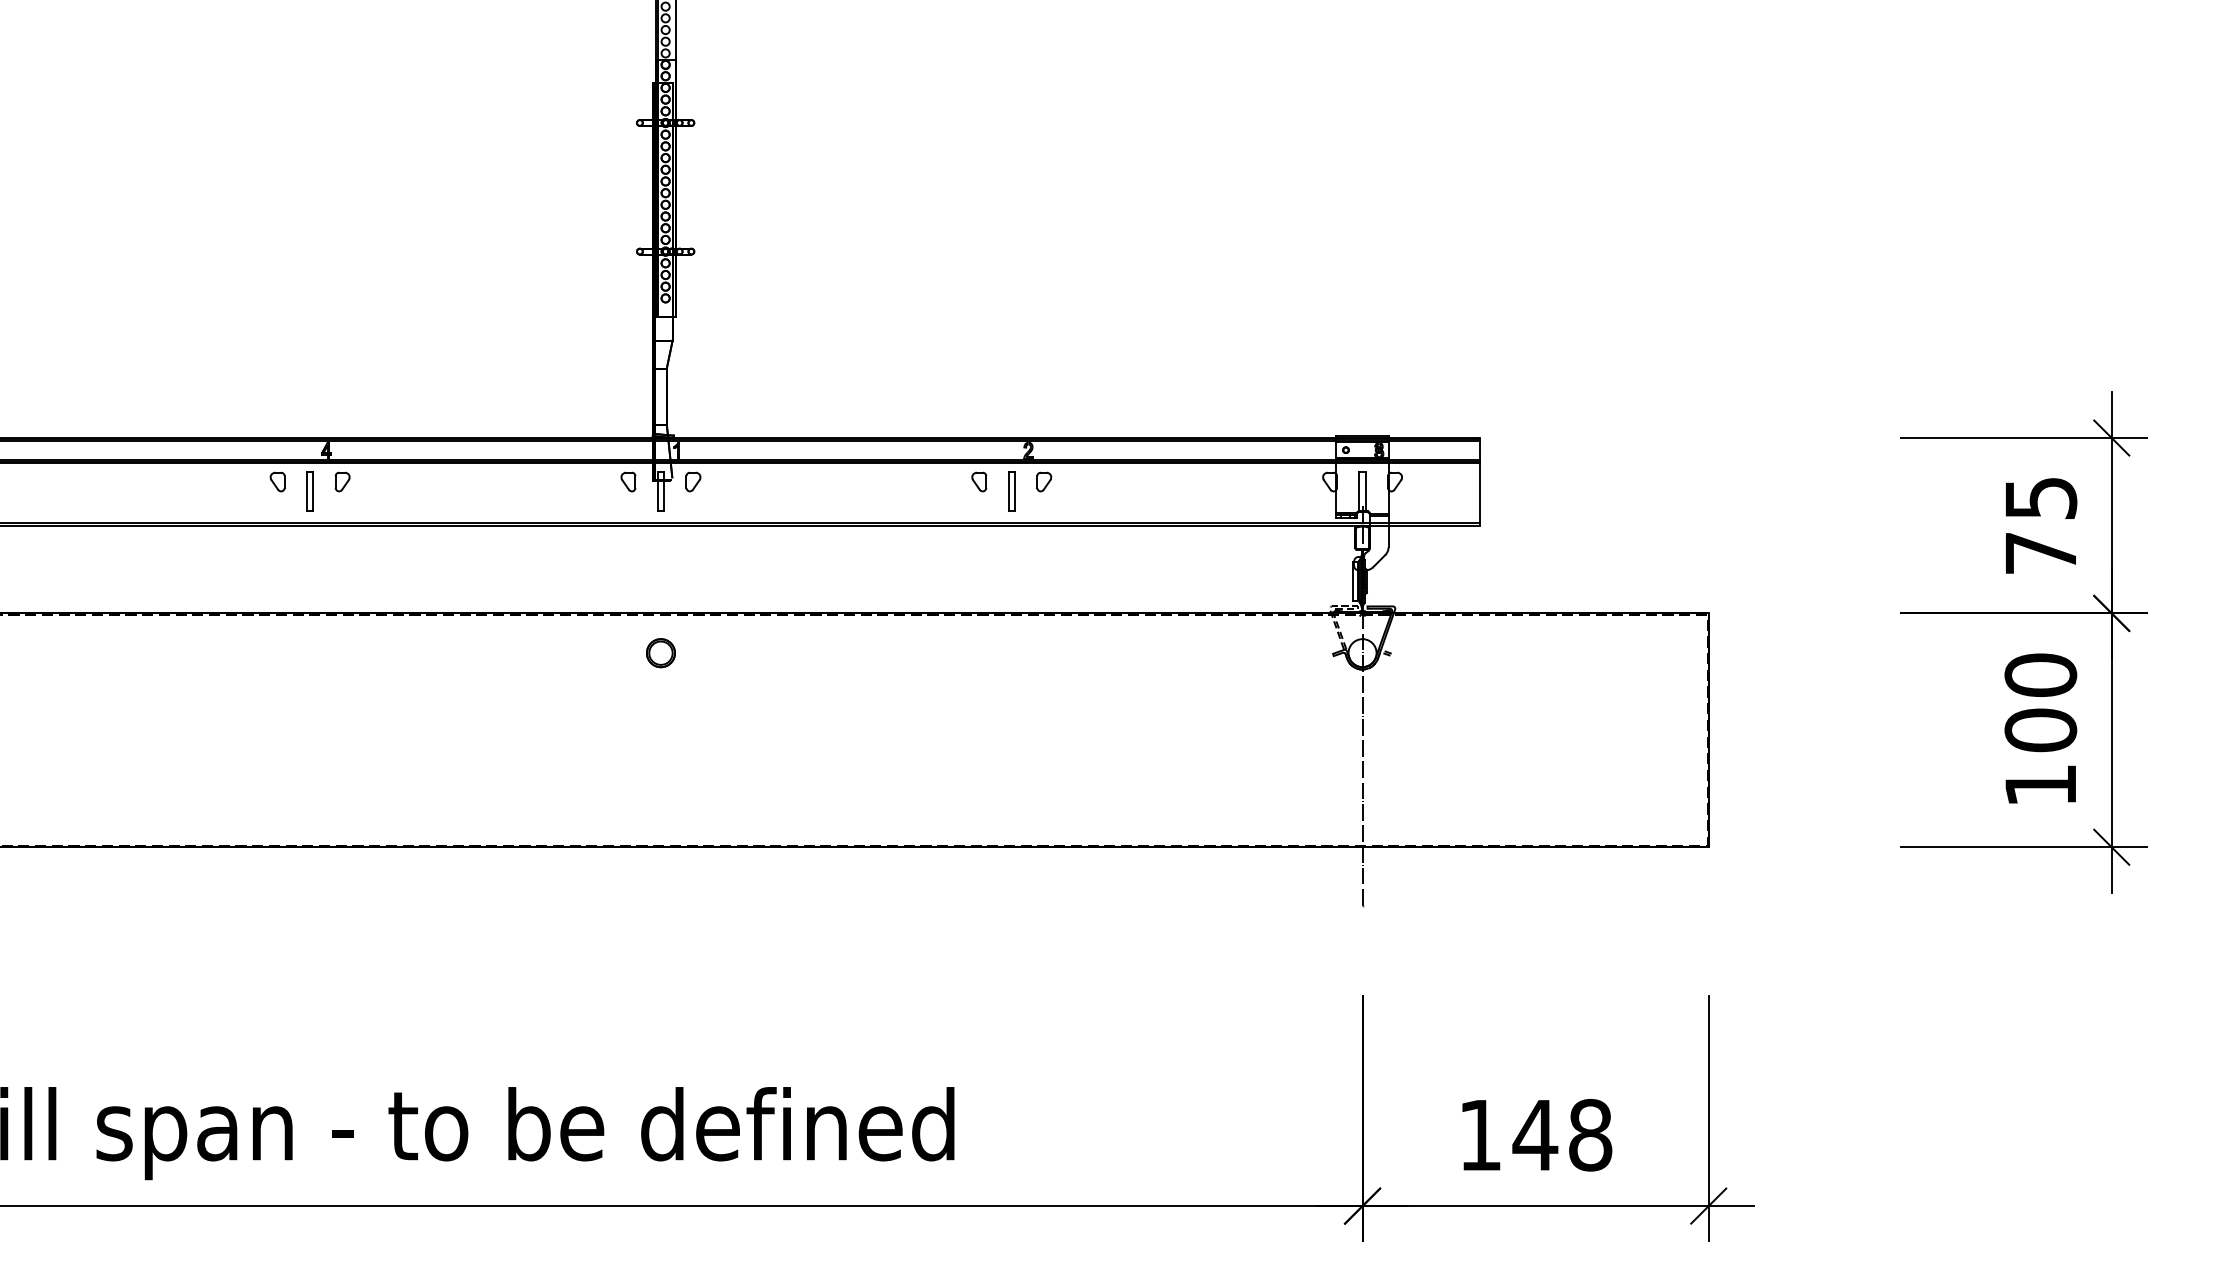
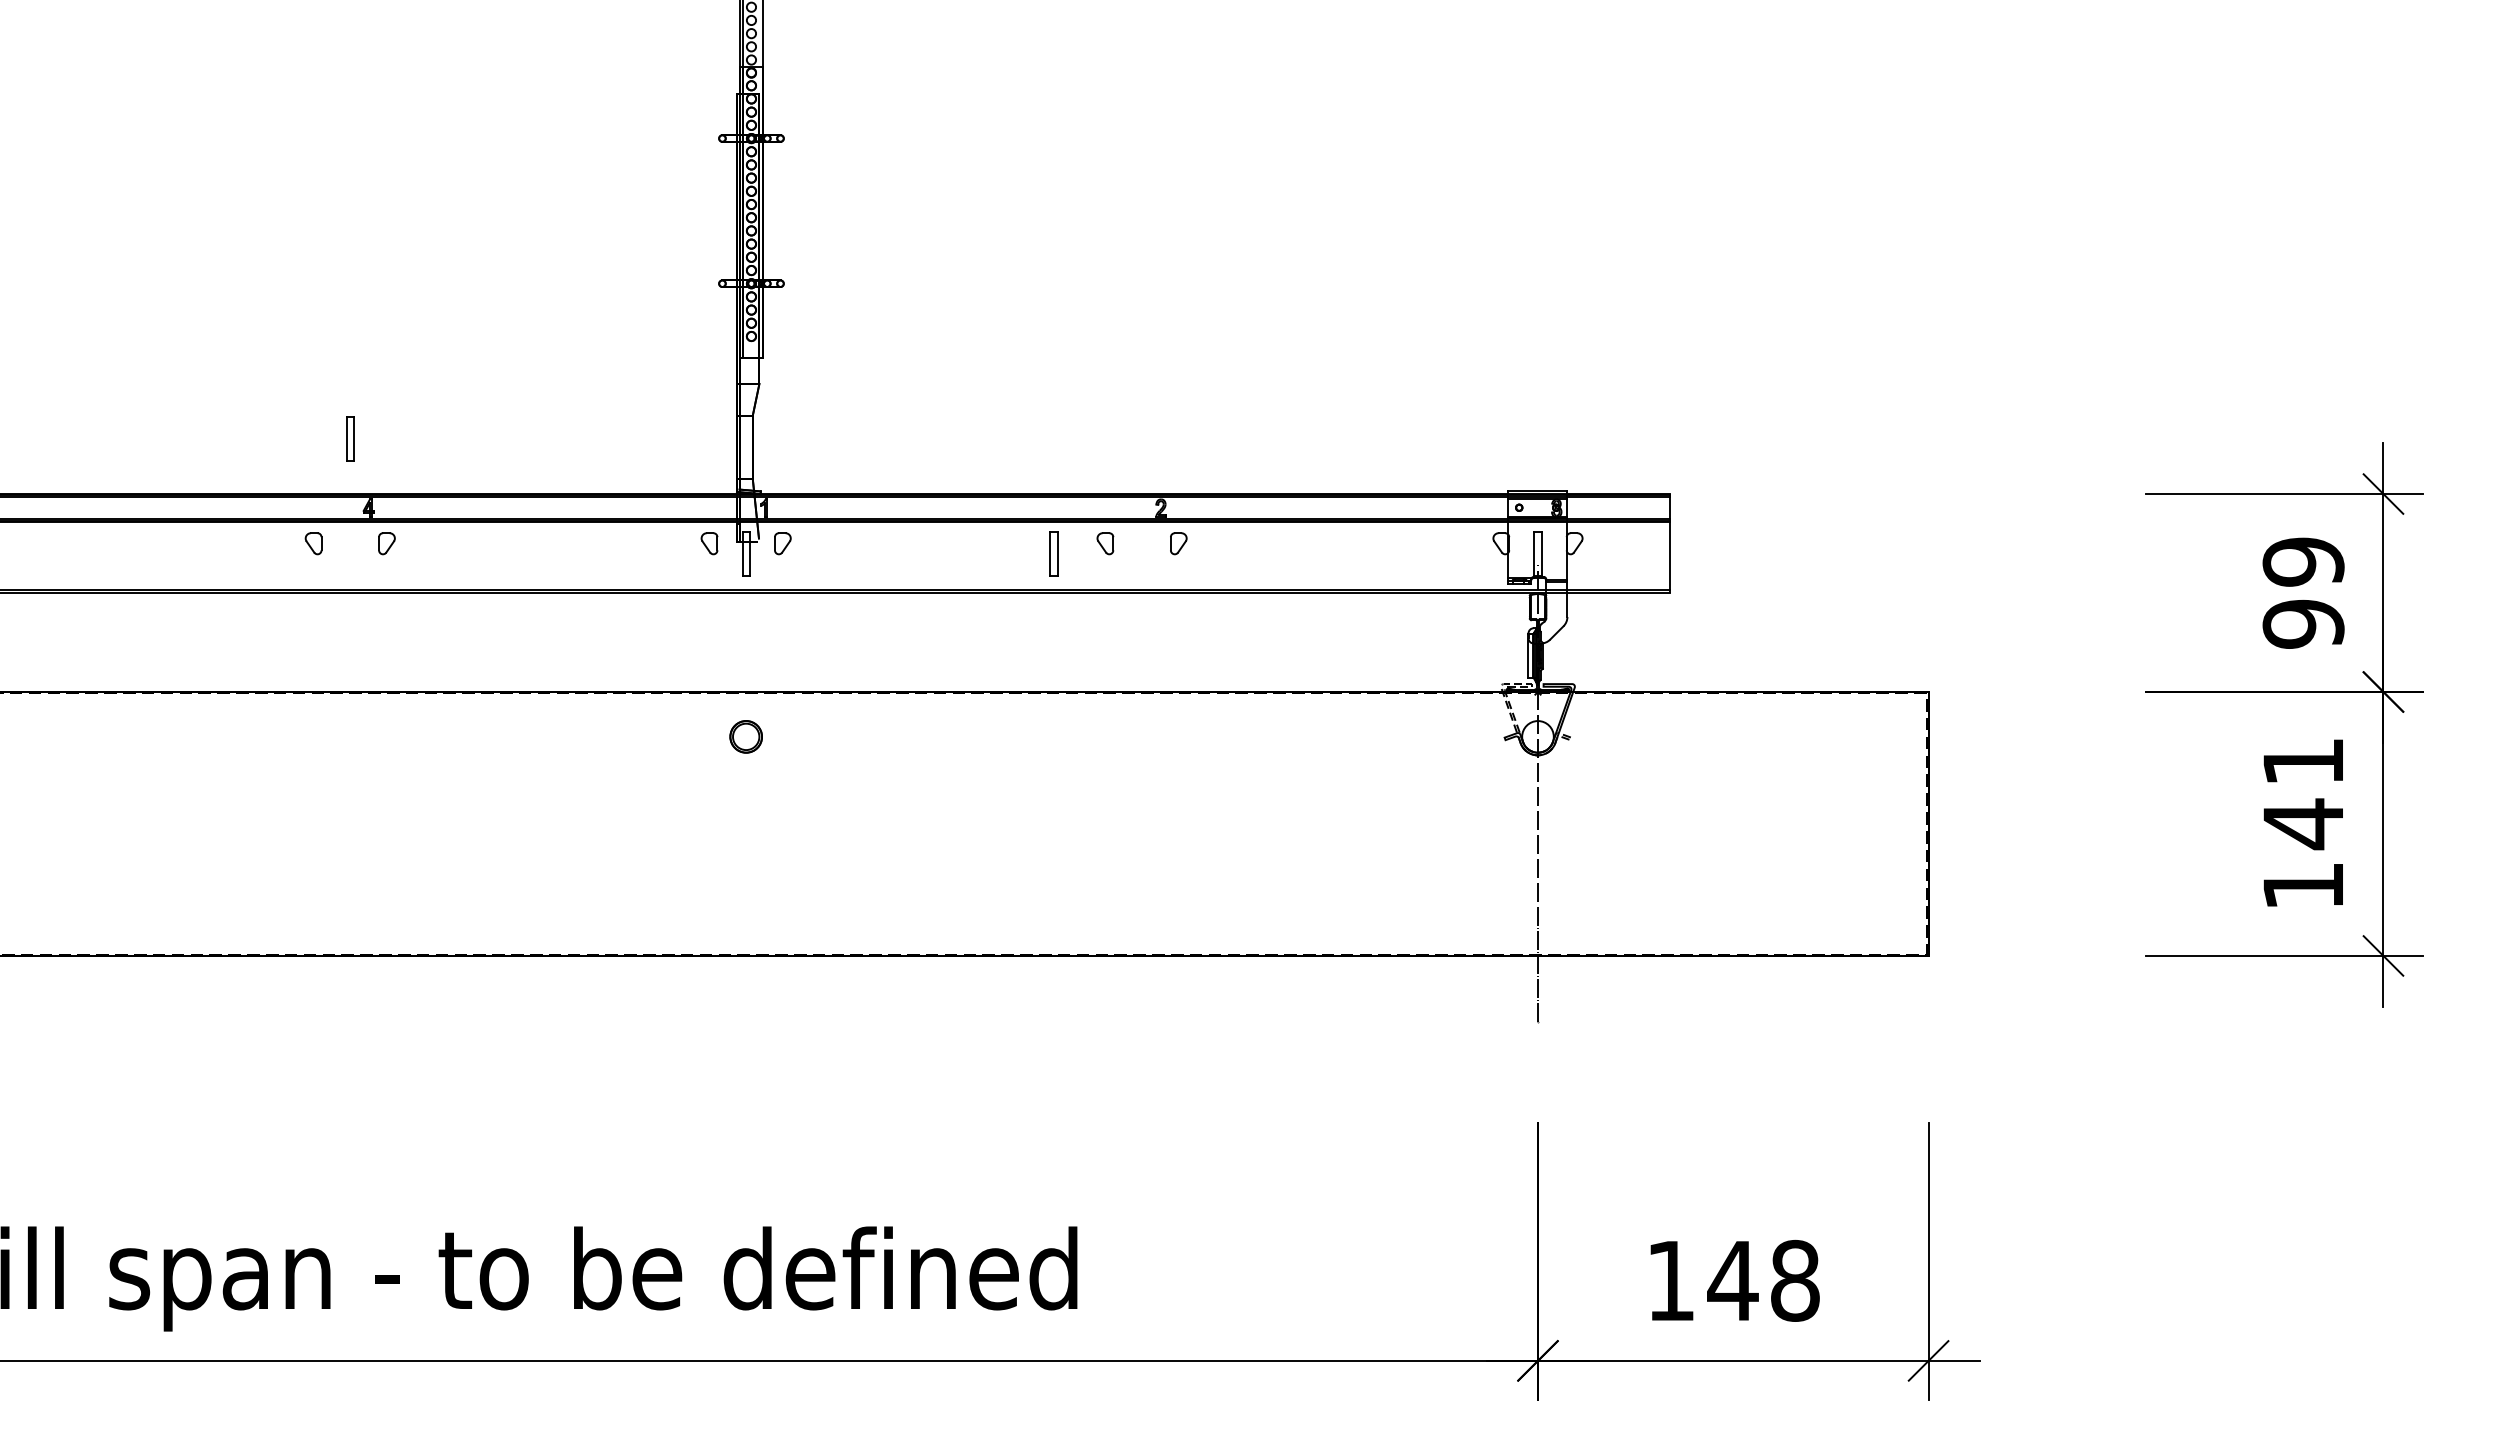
part: (310, 490) -> (350, 438), moved
part: (1011, 490) -> (1053, 553), moved
text: (2040, 525) -> (2303, 592), 75 -> 99
text: (2040, 703) -> (2303, 793), 100 -> 141

